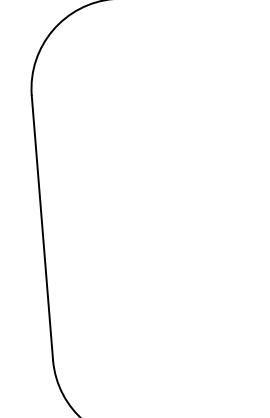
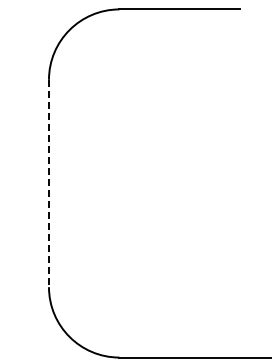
line: (41, 227) -> (48, 183), solid -> dashed

